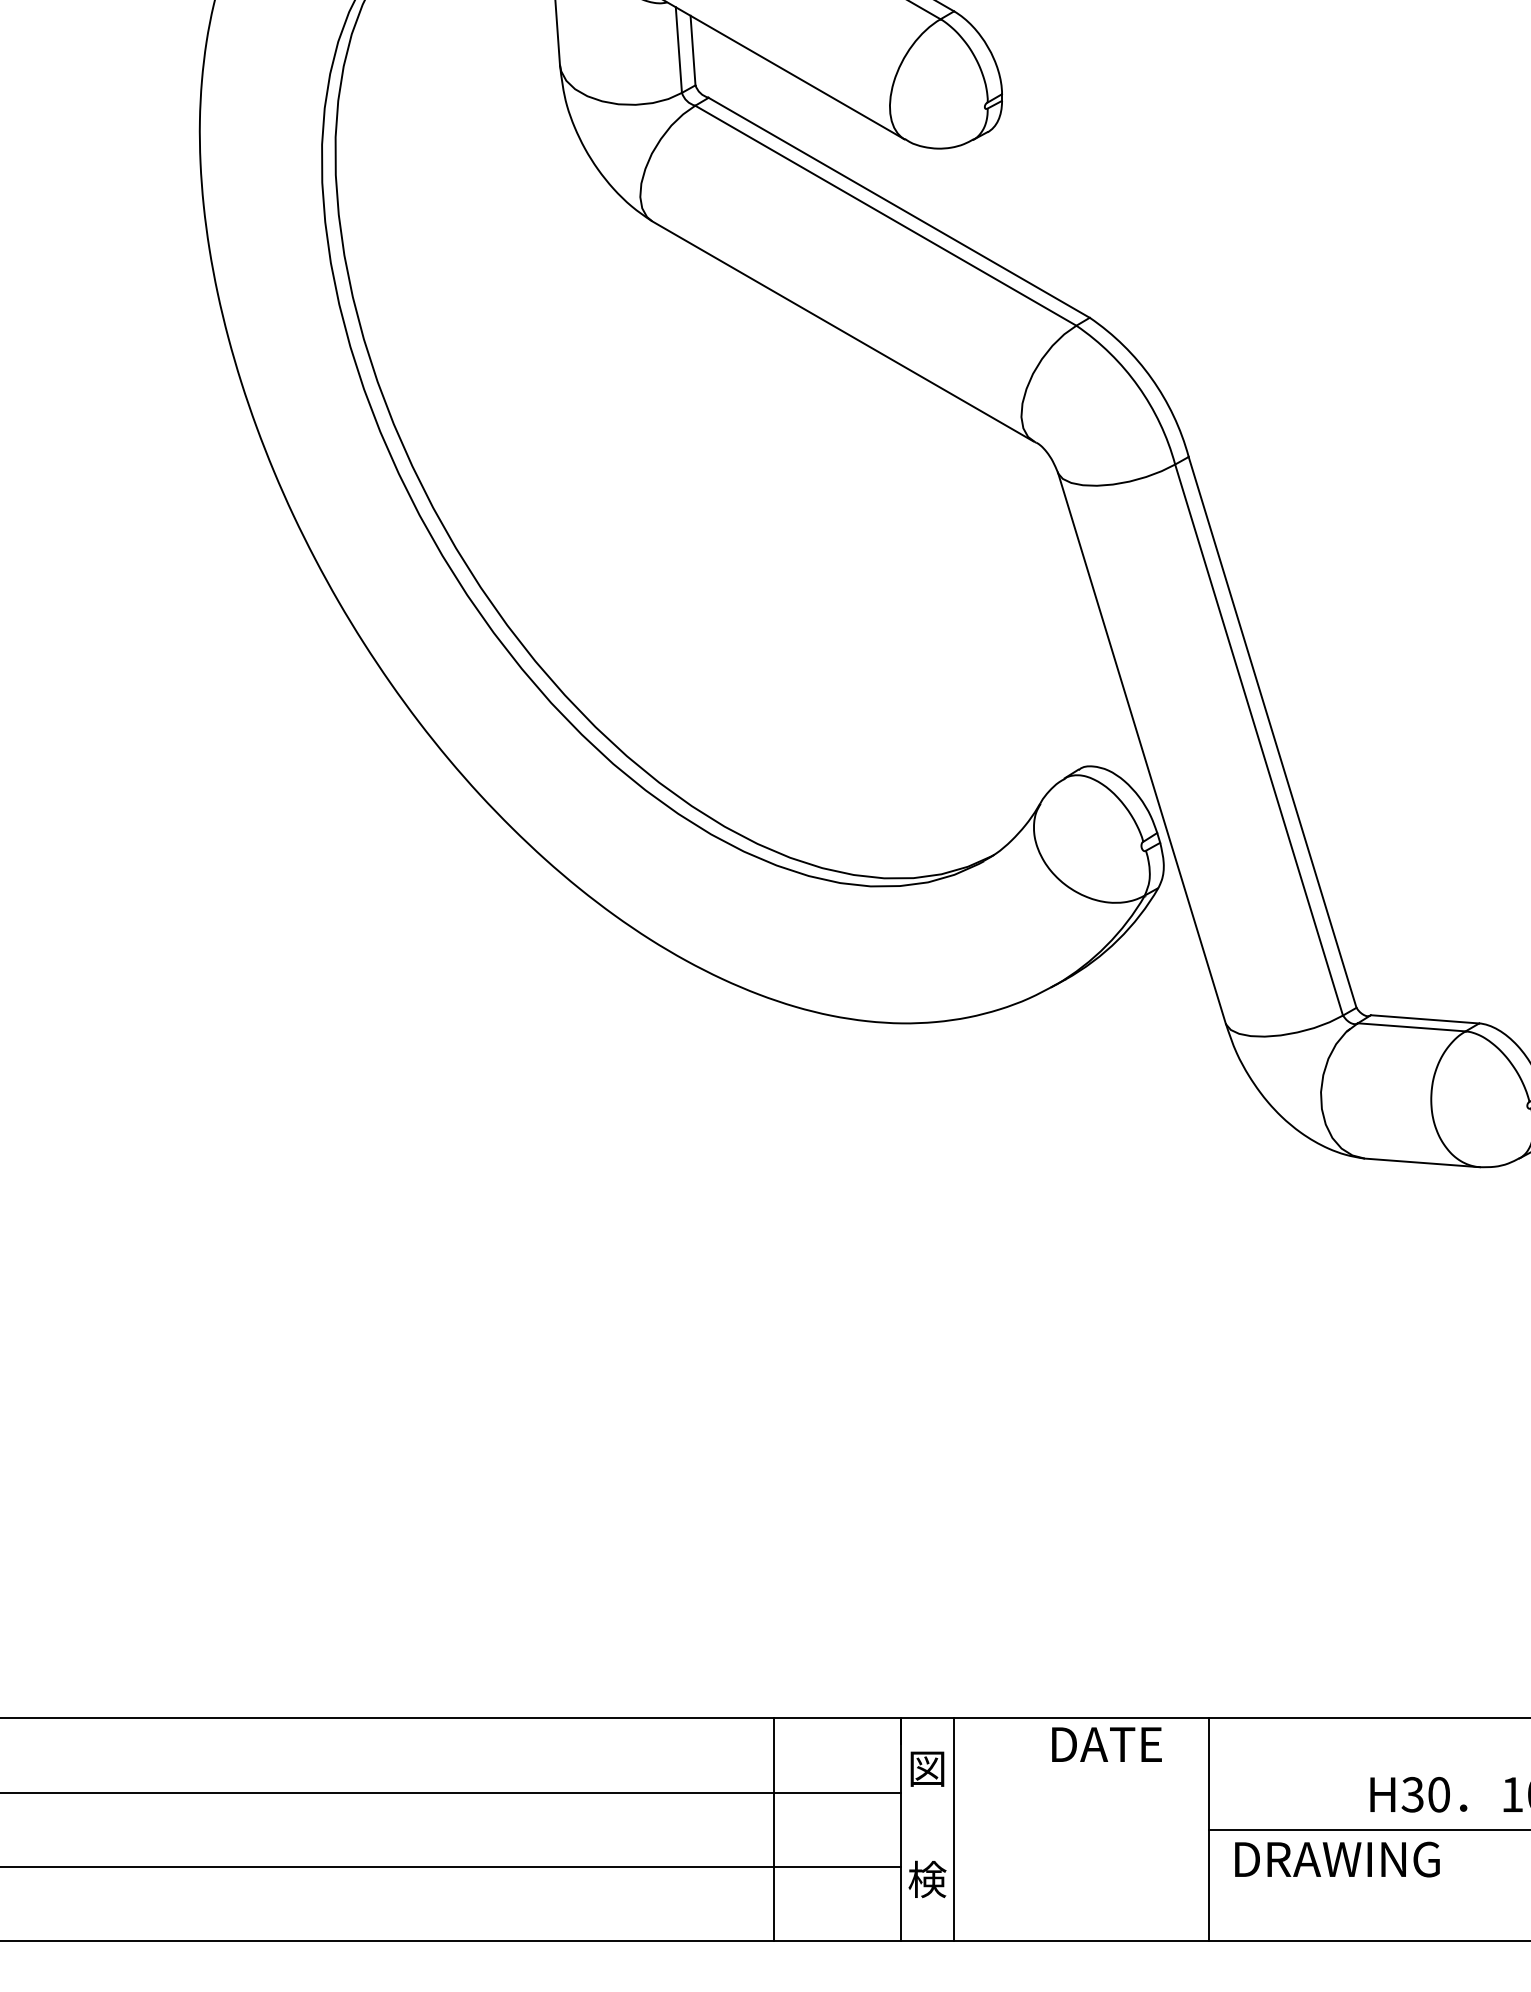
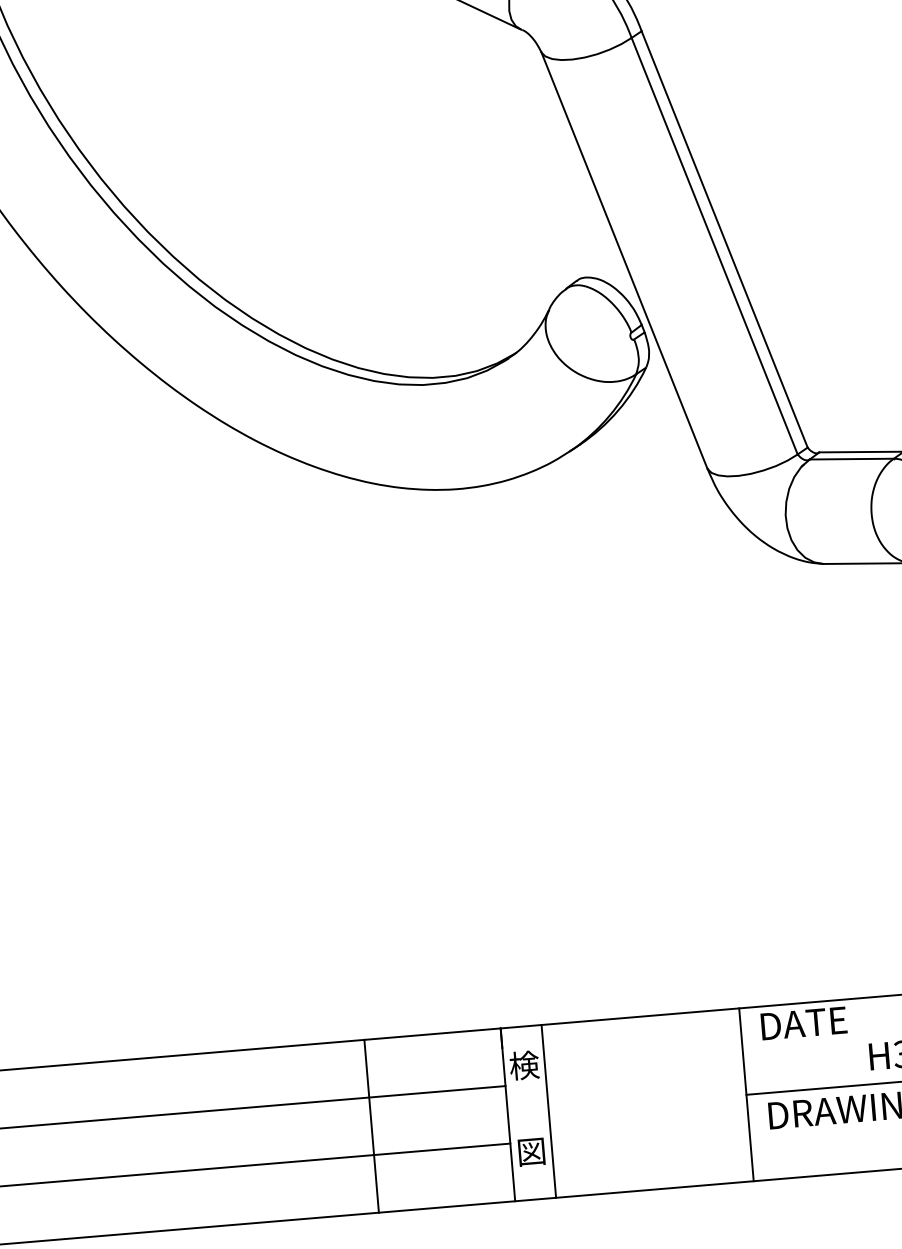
text: (1106, 1744) -> (803, 1023), moved
text: (927, 1767) -> (524, 1064), 図 -> 検
line: (774, 1829) -> (371, 1126), moved
text: (927, 1879) -> (531, 1151), 検 -> 図

